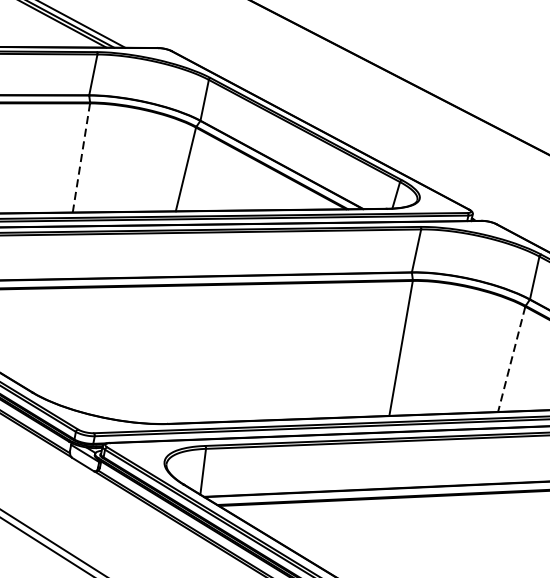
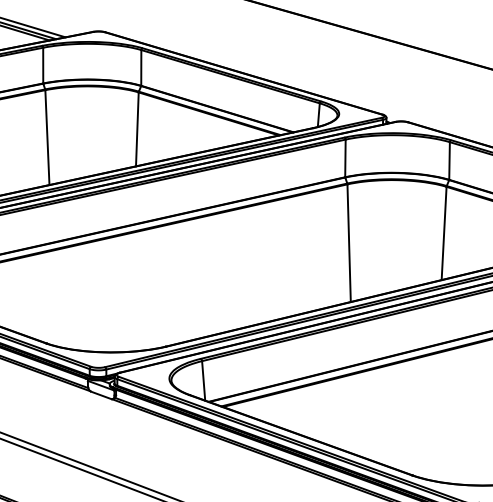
line: (81, 159) -> (47, 138), dashed -> solid
line: (512, 359) -> (444, 233), dashed -> solid

